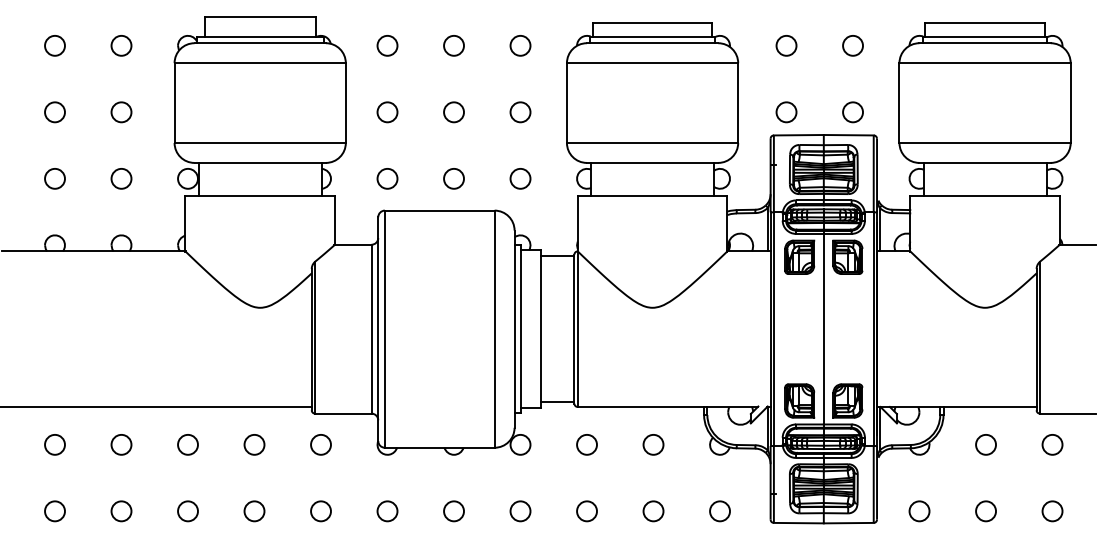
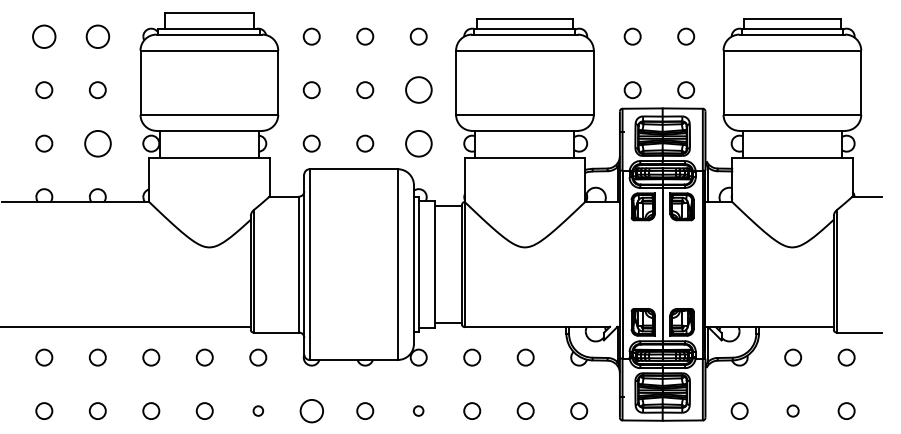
circle: (55, 45) -> (44, 36), size x1.4
circle: (121, 45) -> (97, 36), size x1.4
circle: (520, 112) -> (418, 90), size x1.6
circle: (121, 178) -> (97, 143), size x1.6
circle: (520, 178) -> (418, 143), size x1.6
circle: (321, 510) -> (258, 410), size x0.6
circle: (387, 510) -> (311, 410), size x1.4
circle: (520, 510) -> (418, 410), size x0.6
circle: (985, 510) -> (792, 410), size x0.7

